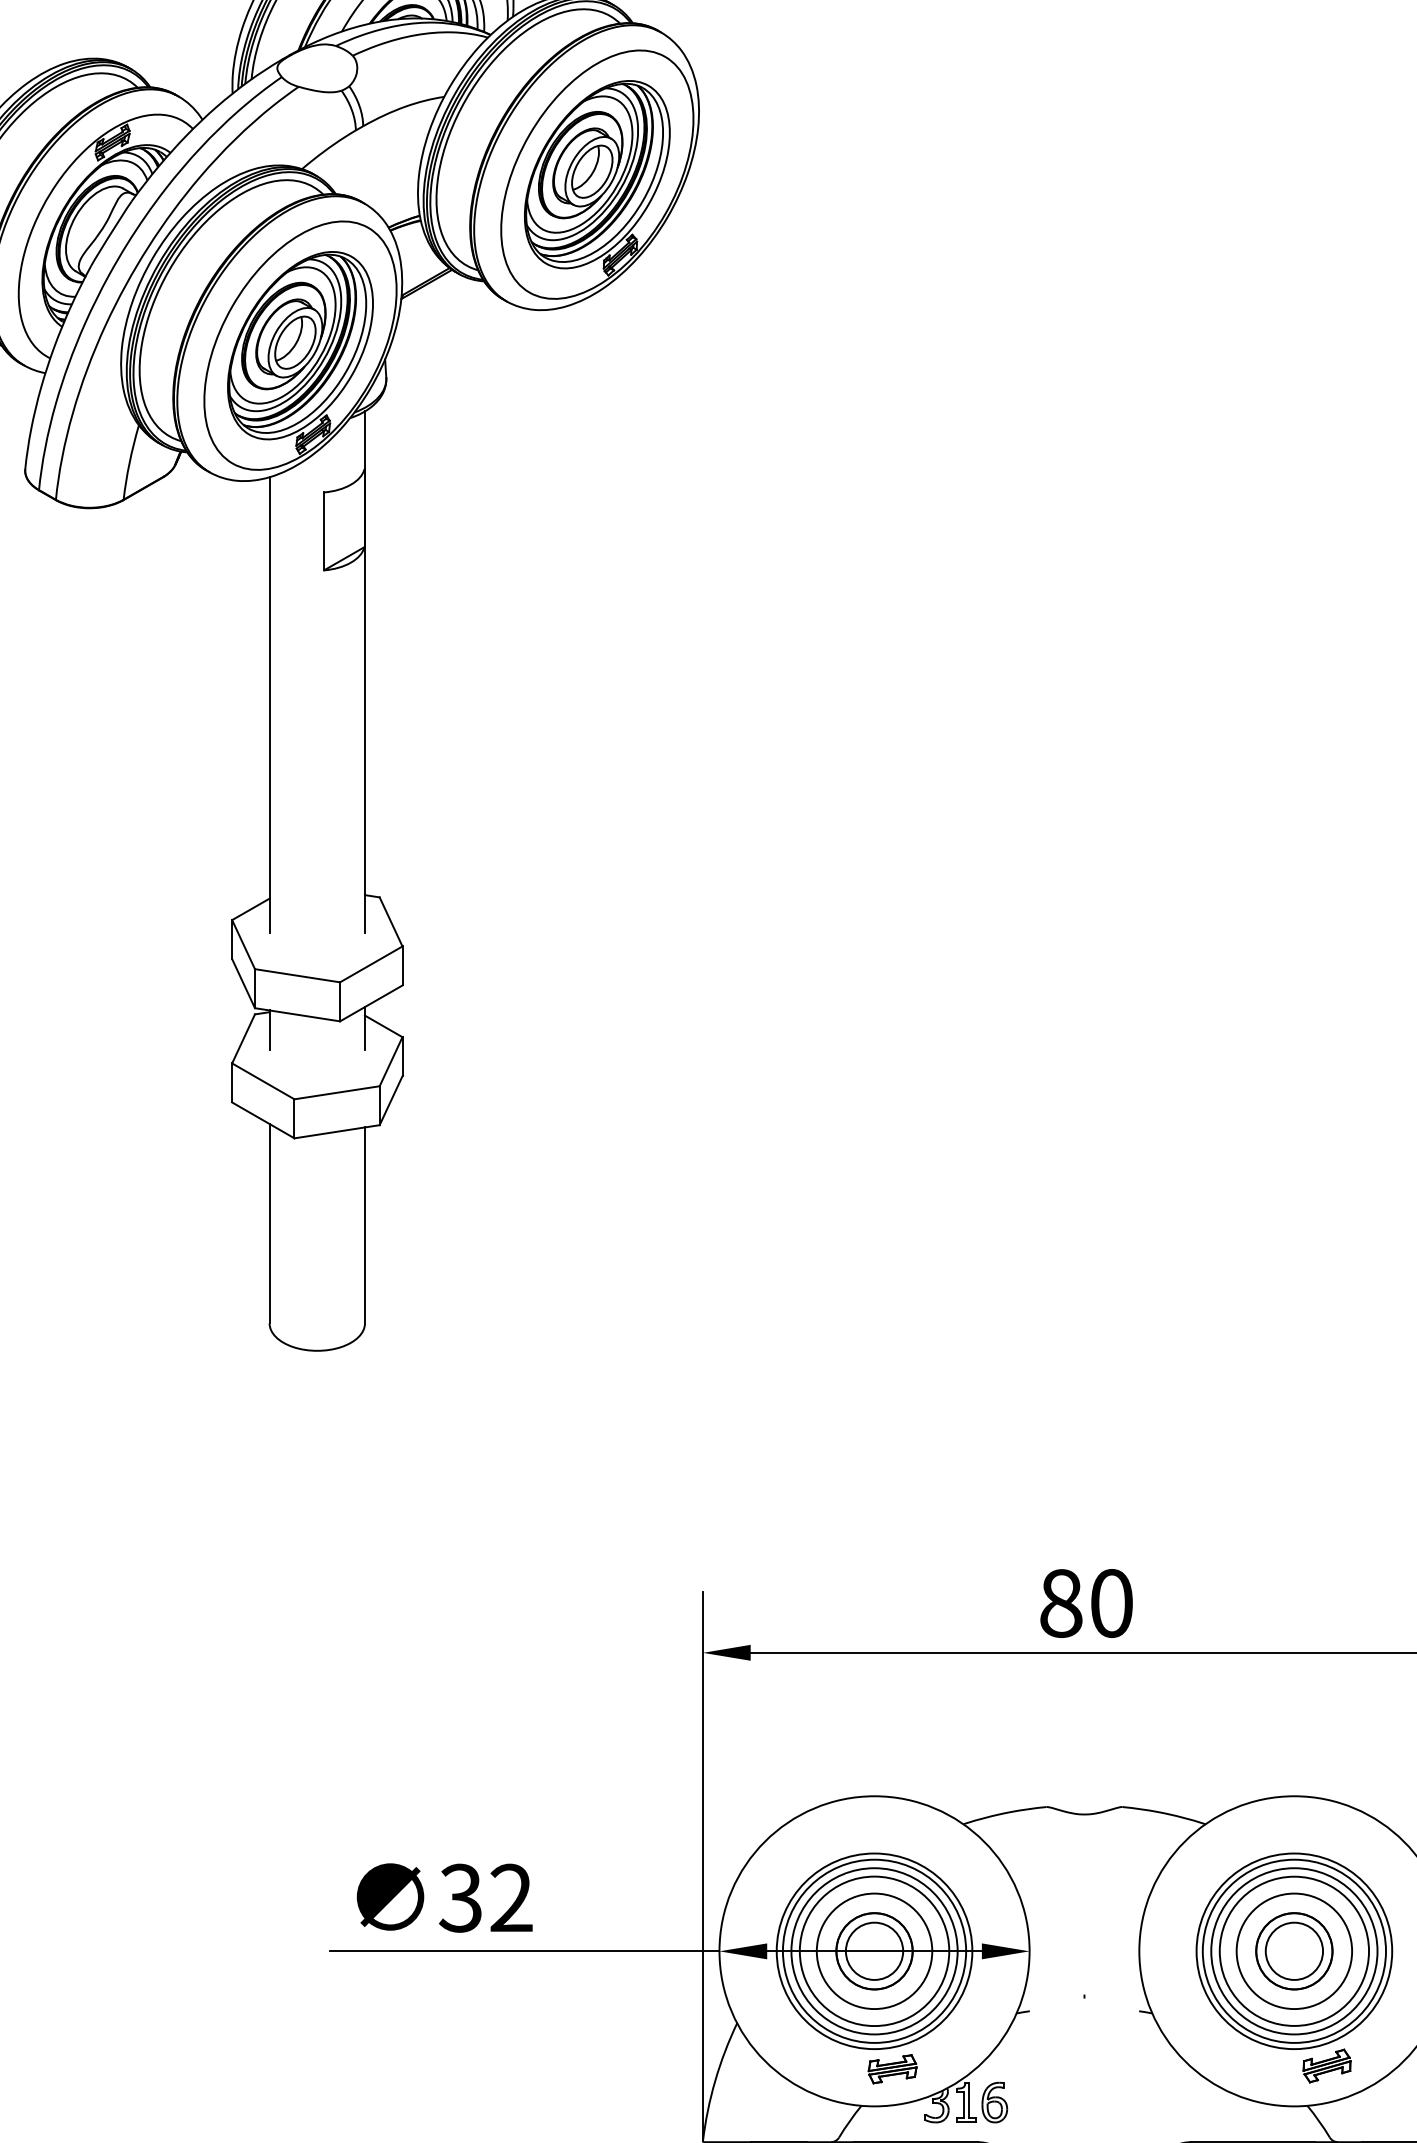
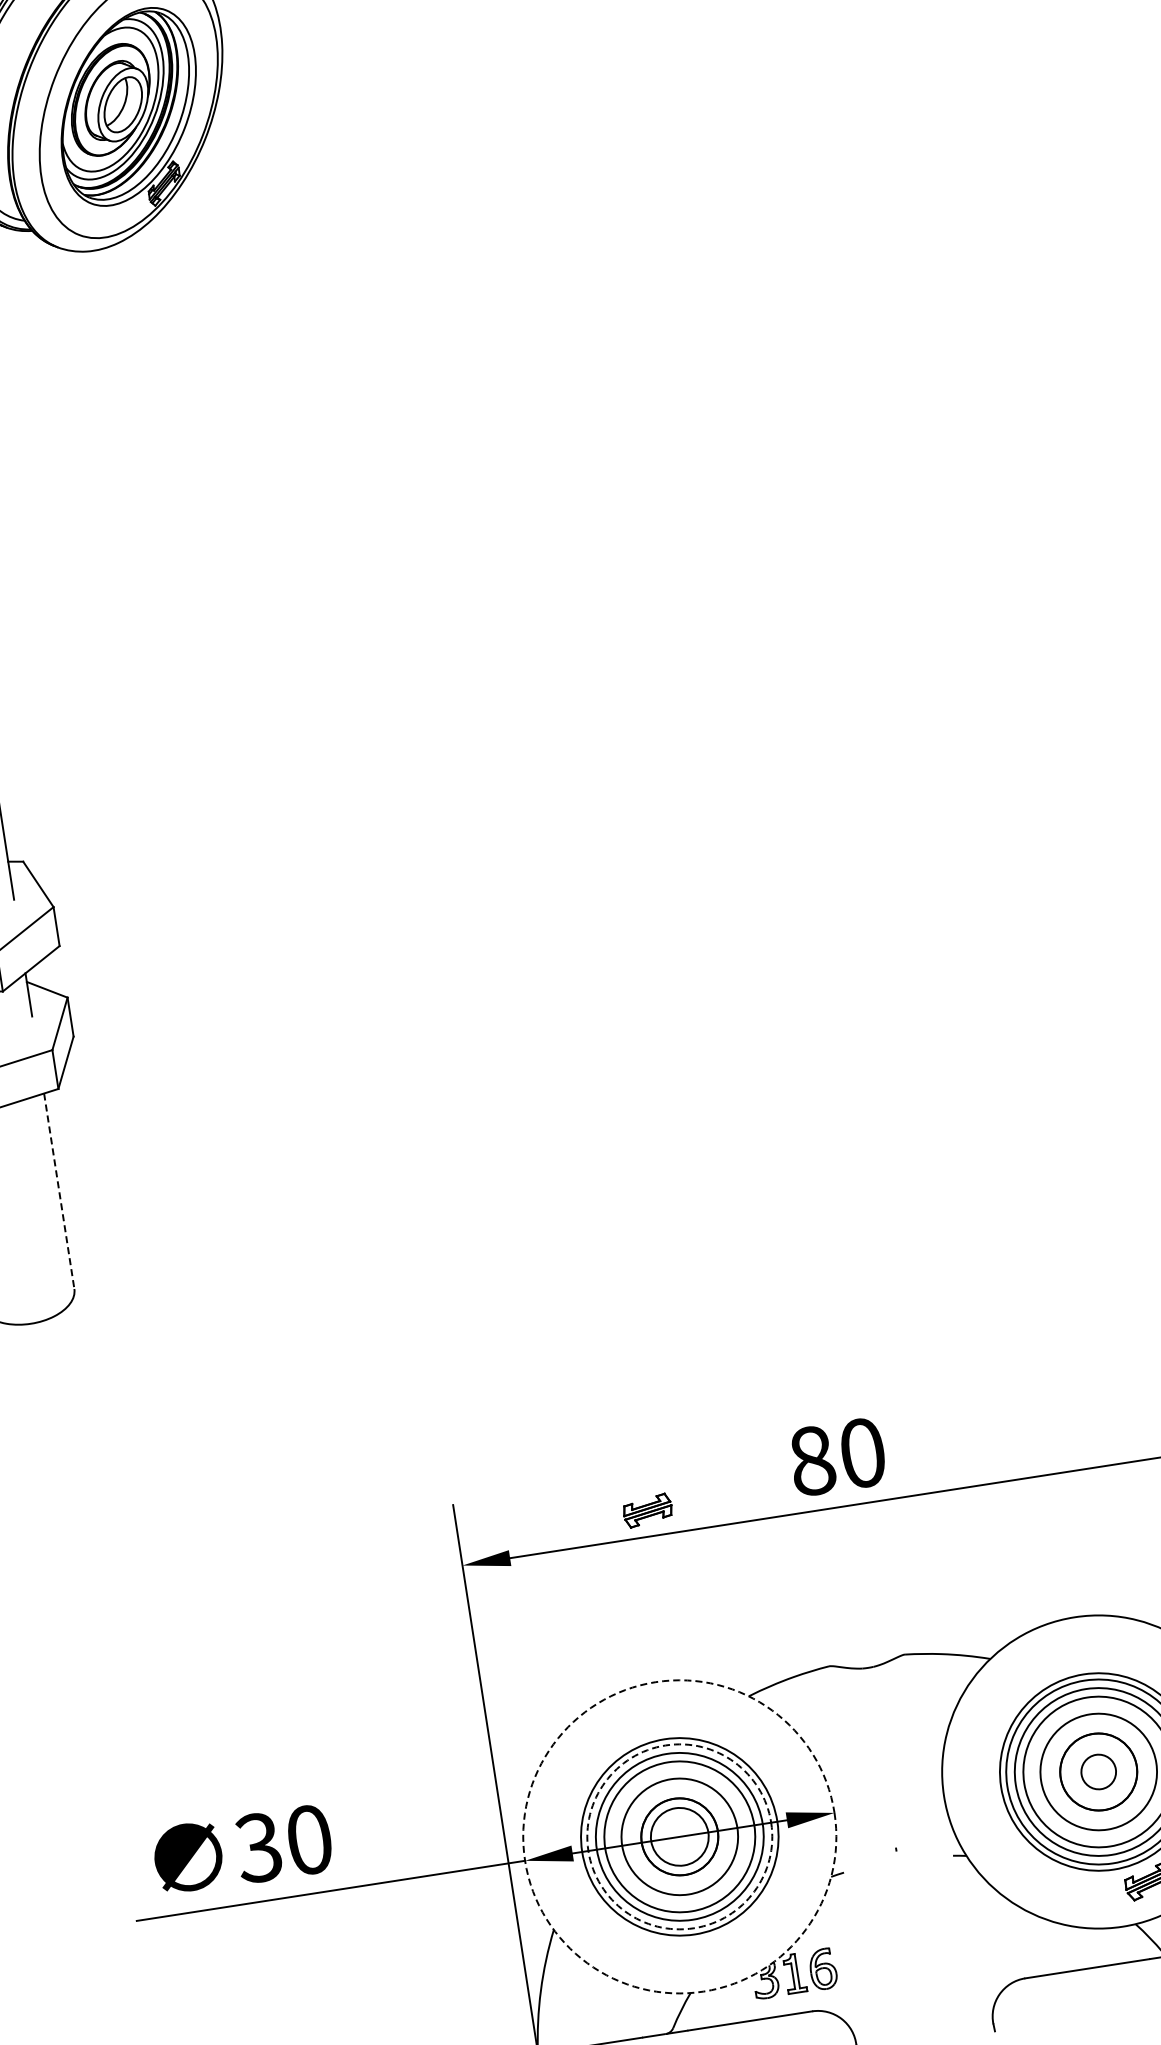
line: (365, 1225) -> (59, 1191), solid -> dashed
text: (511, 1897) -> (309, 1839), 32 -> 30
circle: (874, 1950) -> (679, 1836), solid -> dashed
circle: (1294, 1950) -> (1098, 1771), size x0.6
circle: (874, 1951) -> (679, 1837), solid -> dashed
part: (892, 2069) -> (647, 1510), moved

